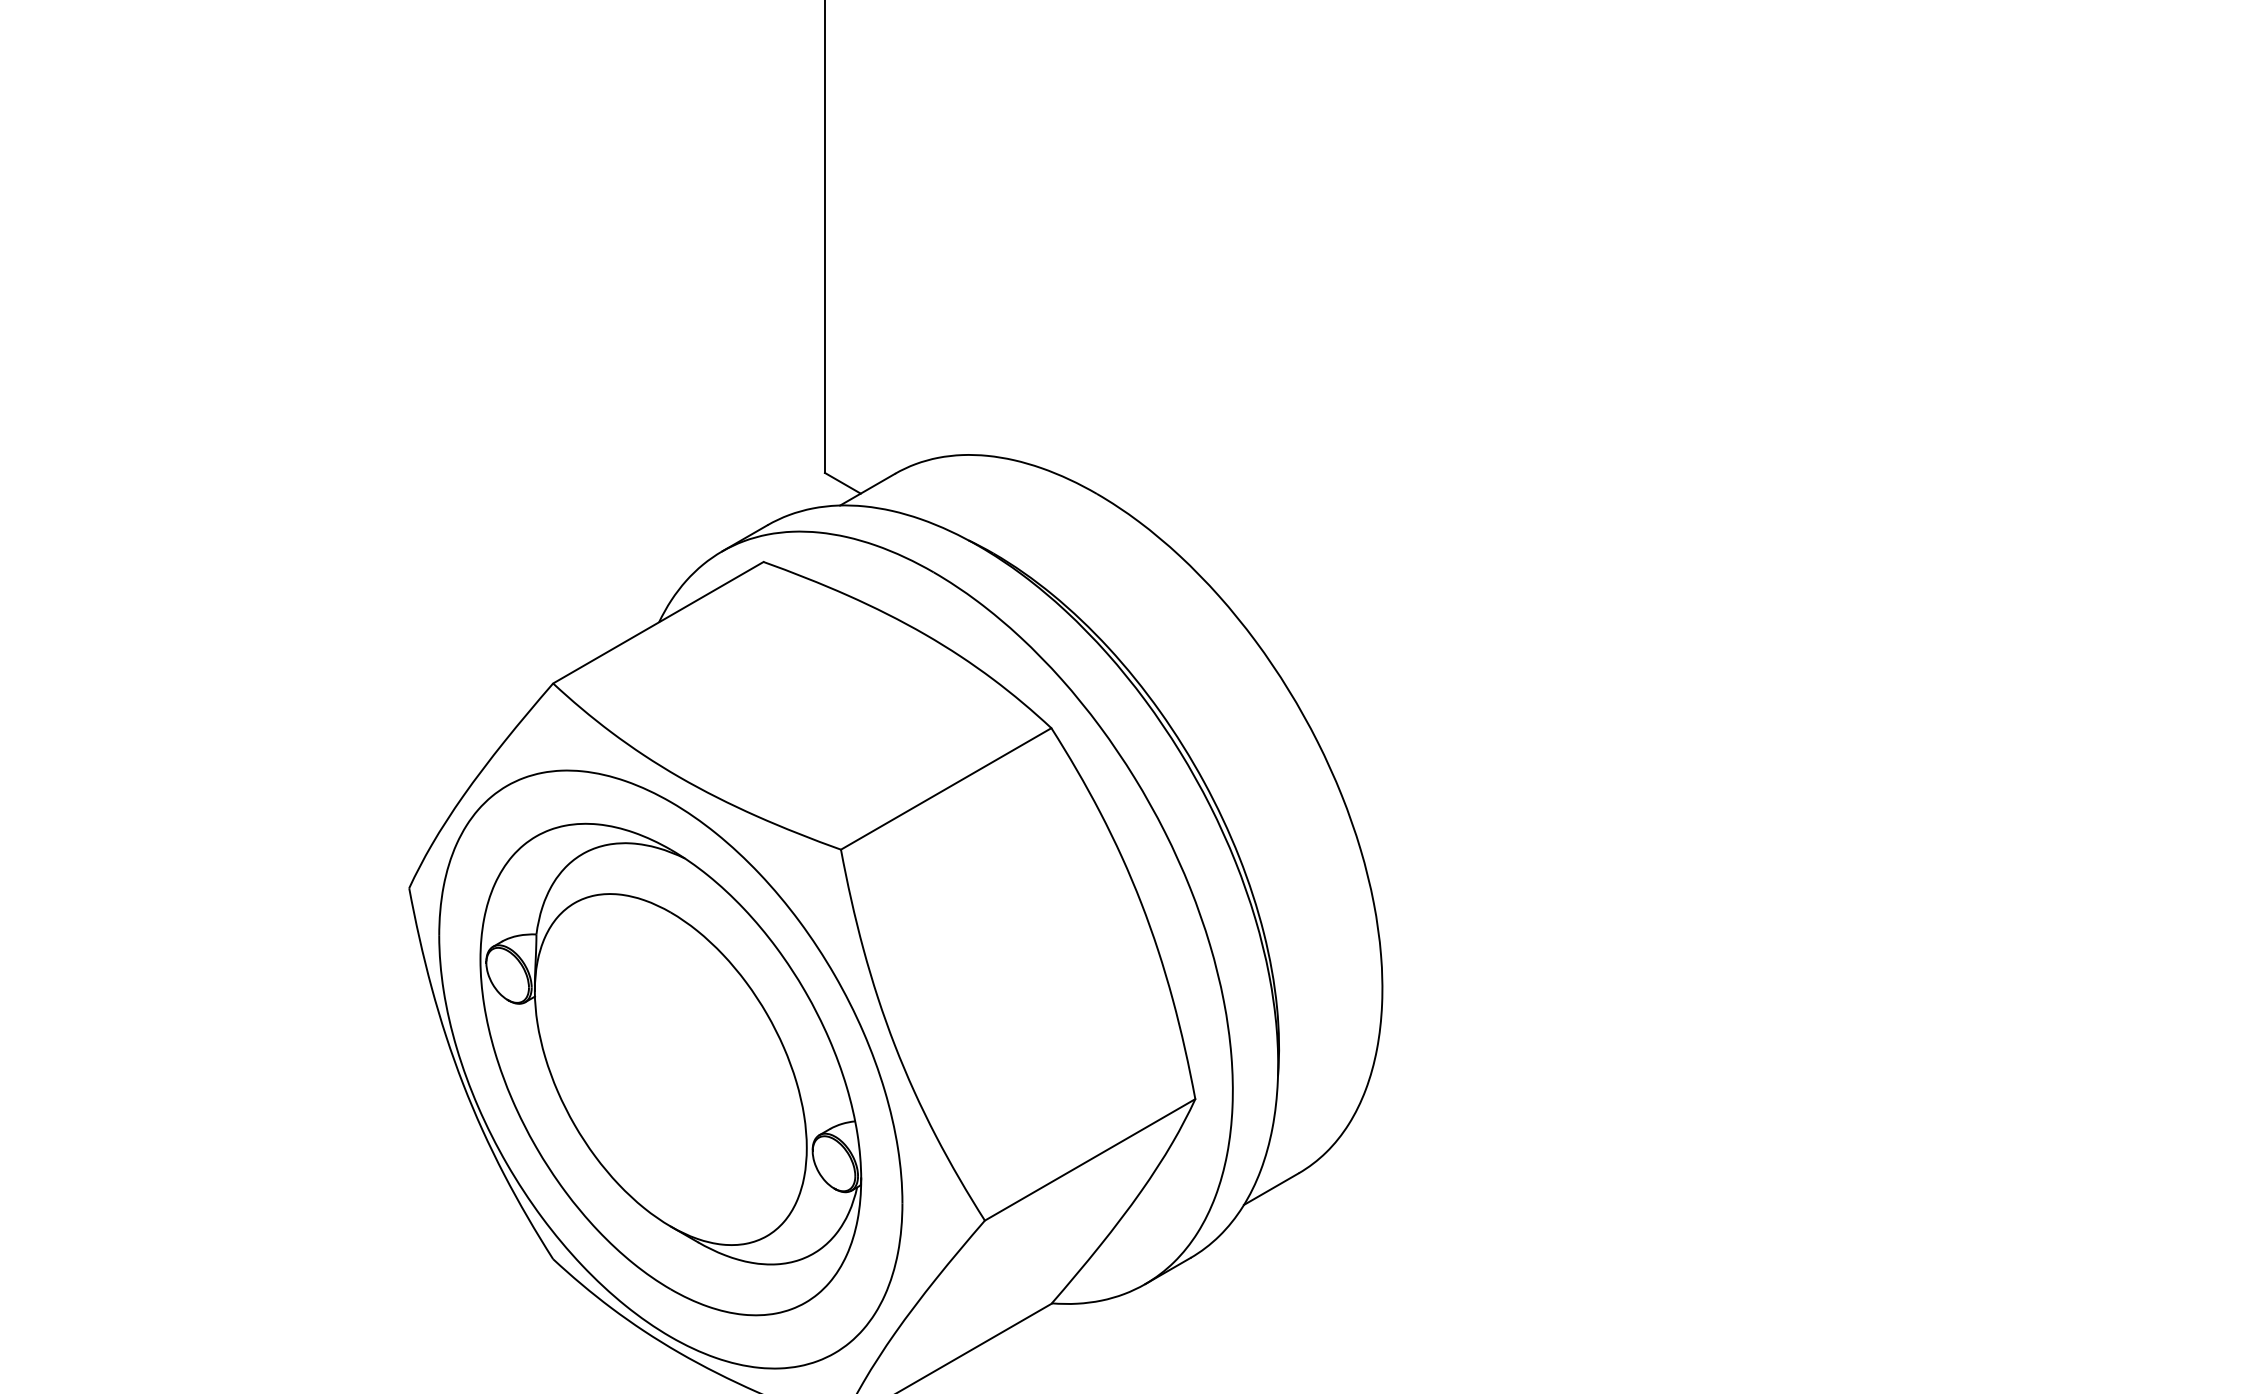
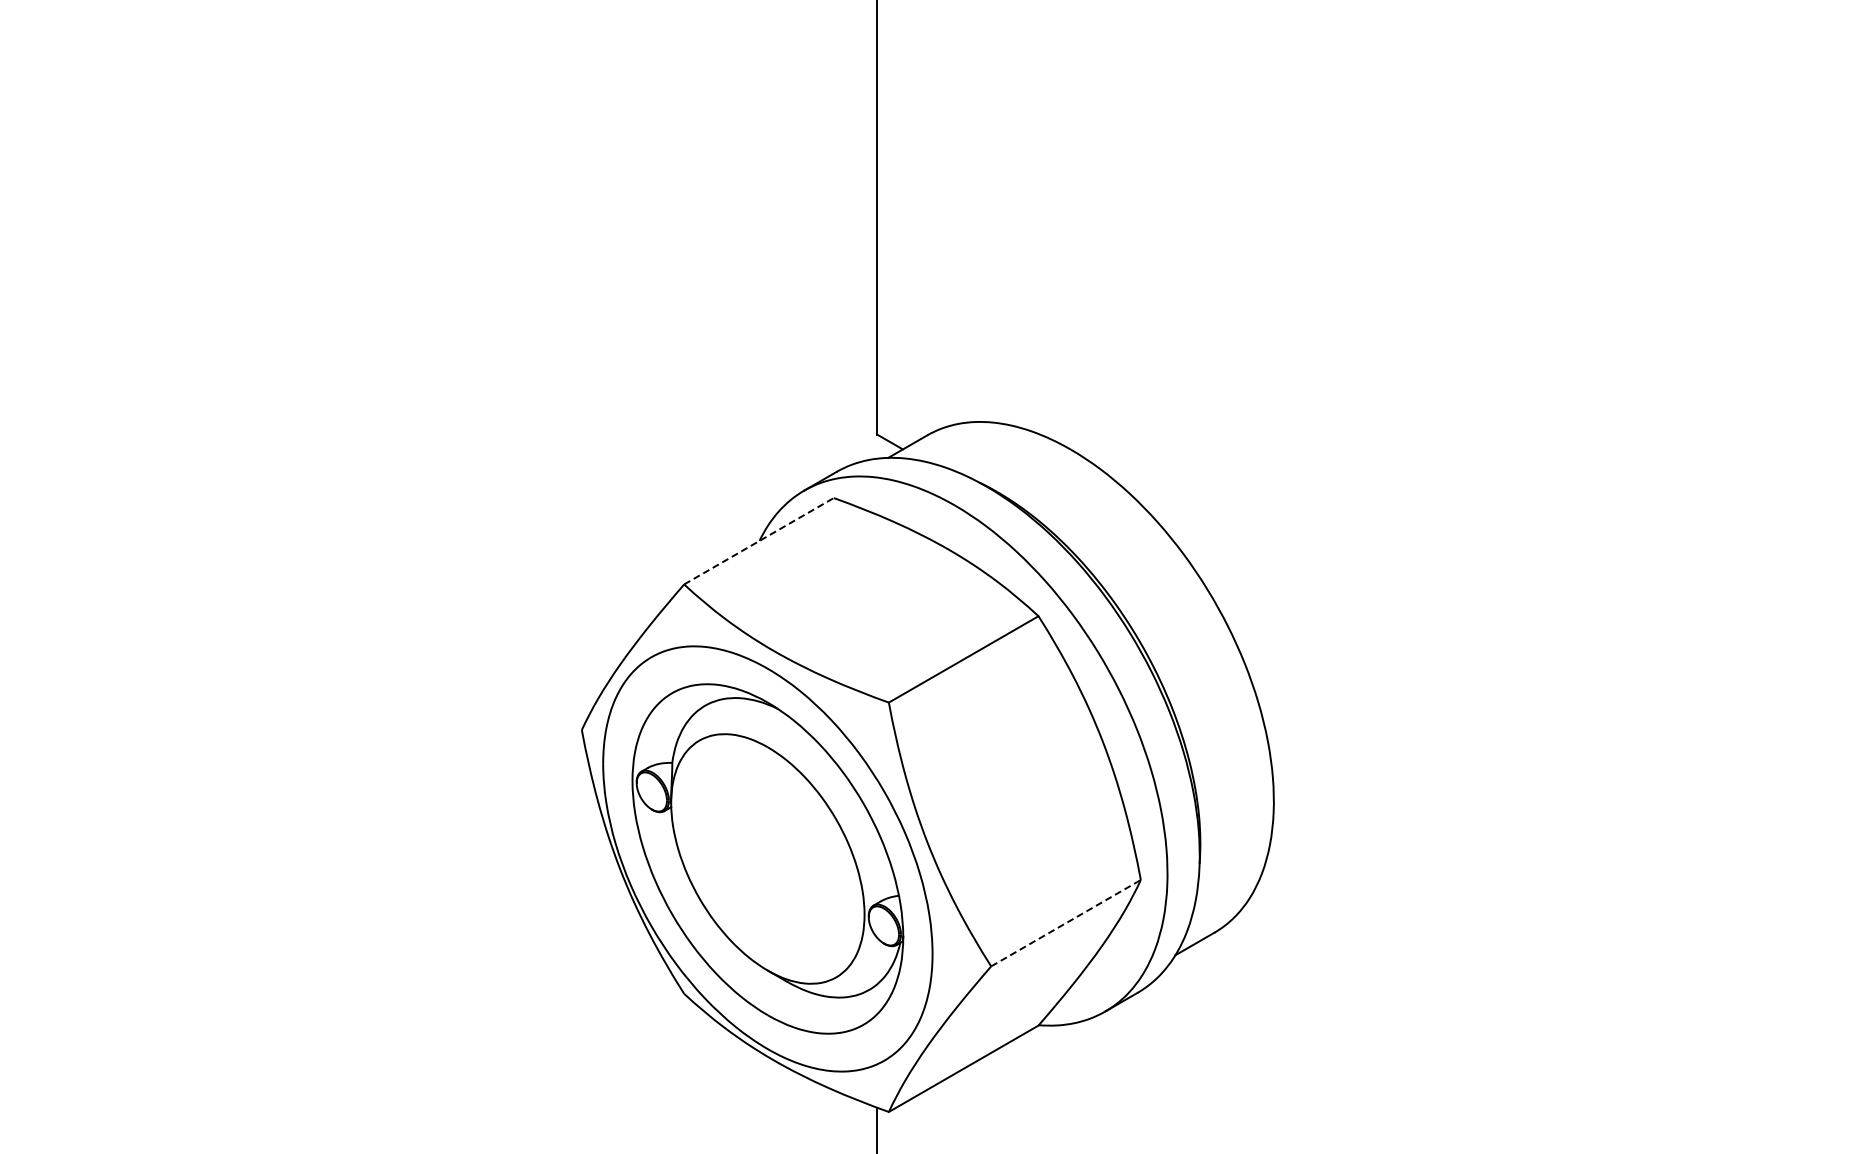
line: (659, 623) -> (759, 541), solid -> dashed
line: (1090, 1158) -> (1066, 922), solid -> dashed

